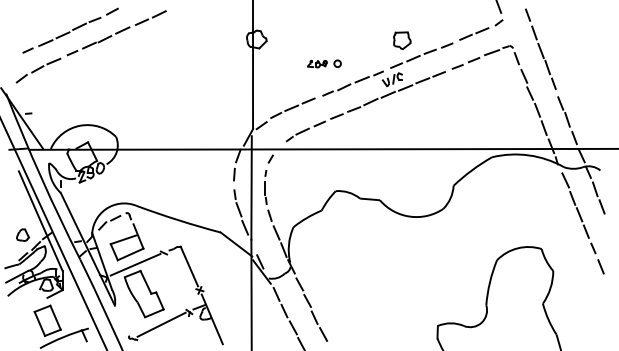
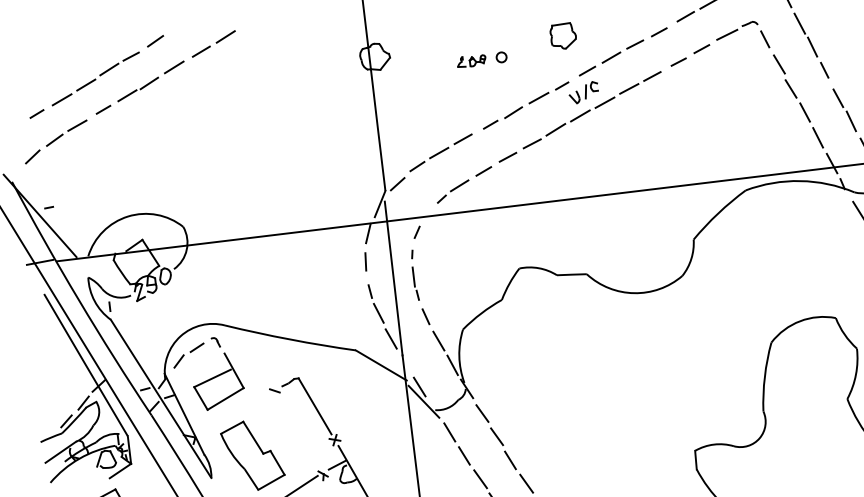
part: (402, 40) -> (563, 36), moved
part: (324, 63) -> (482, 59), moved
part: (22, 234) -> (61, 388), removed
line: (135, 264) -> (234, 413), removed

